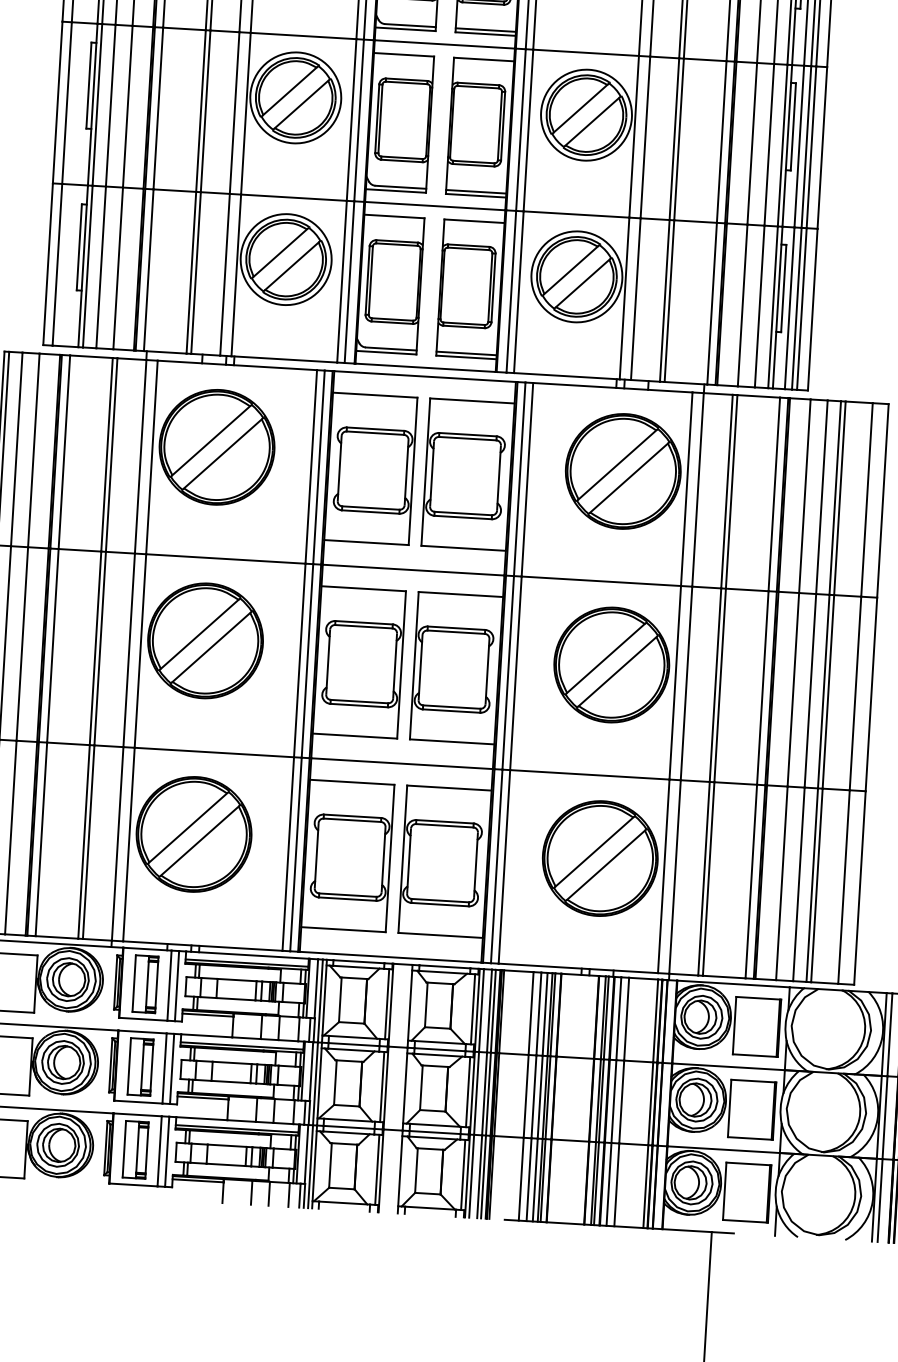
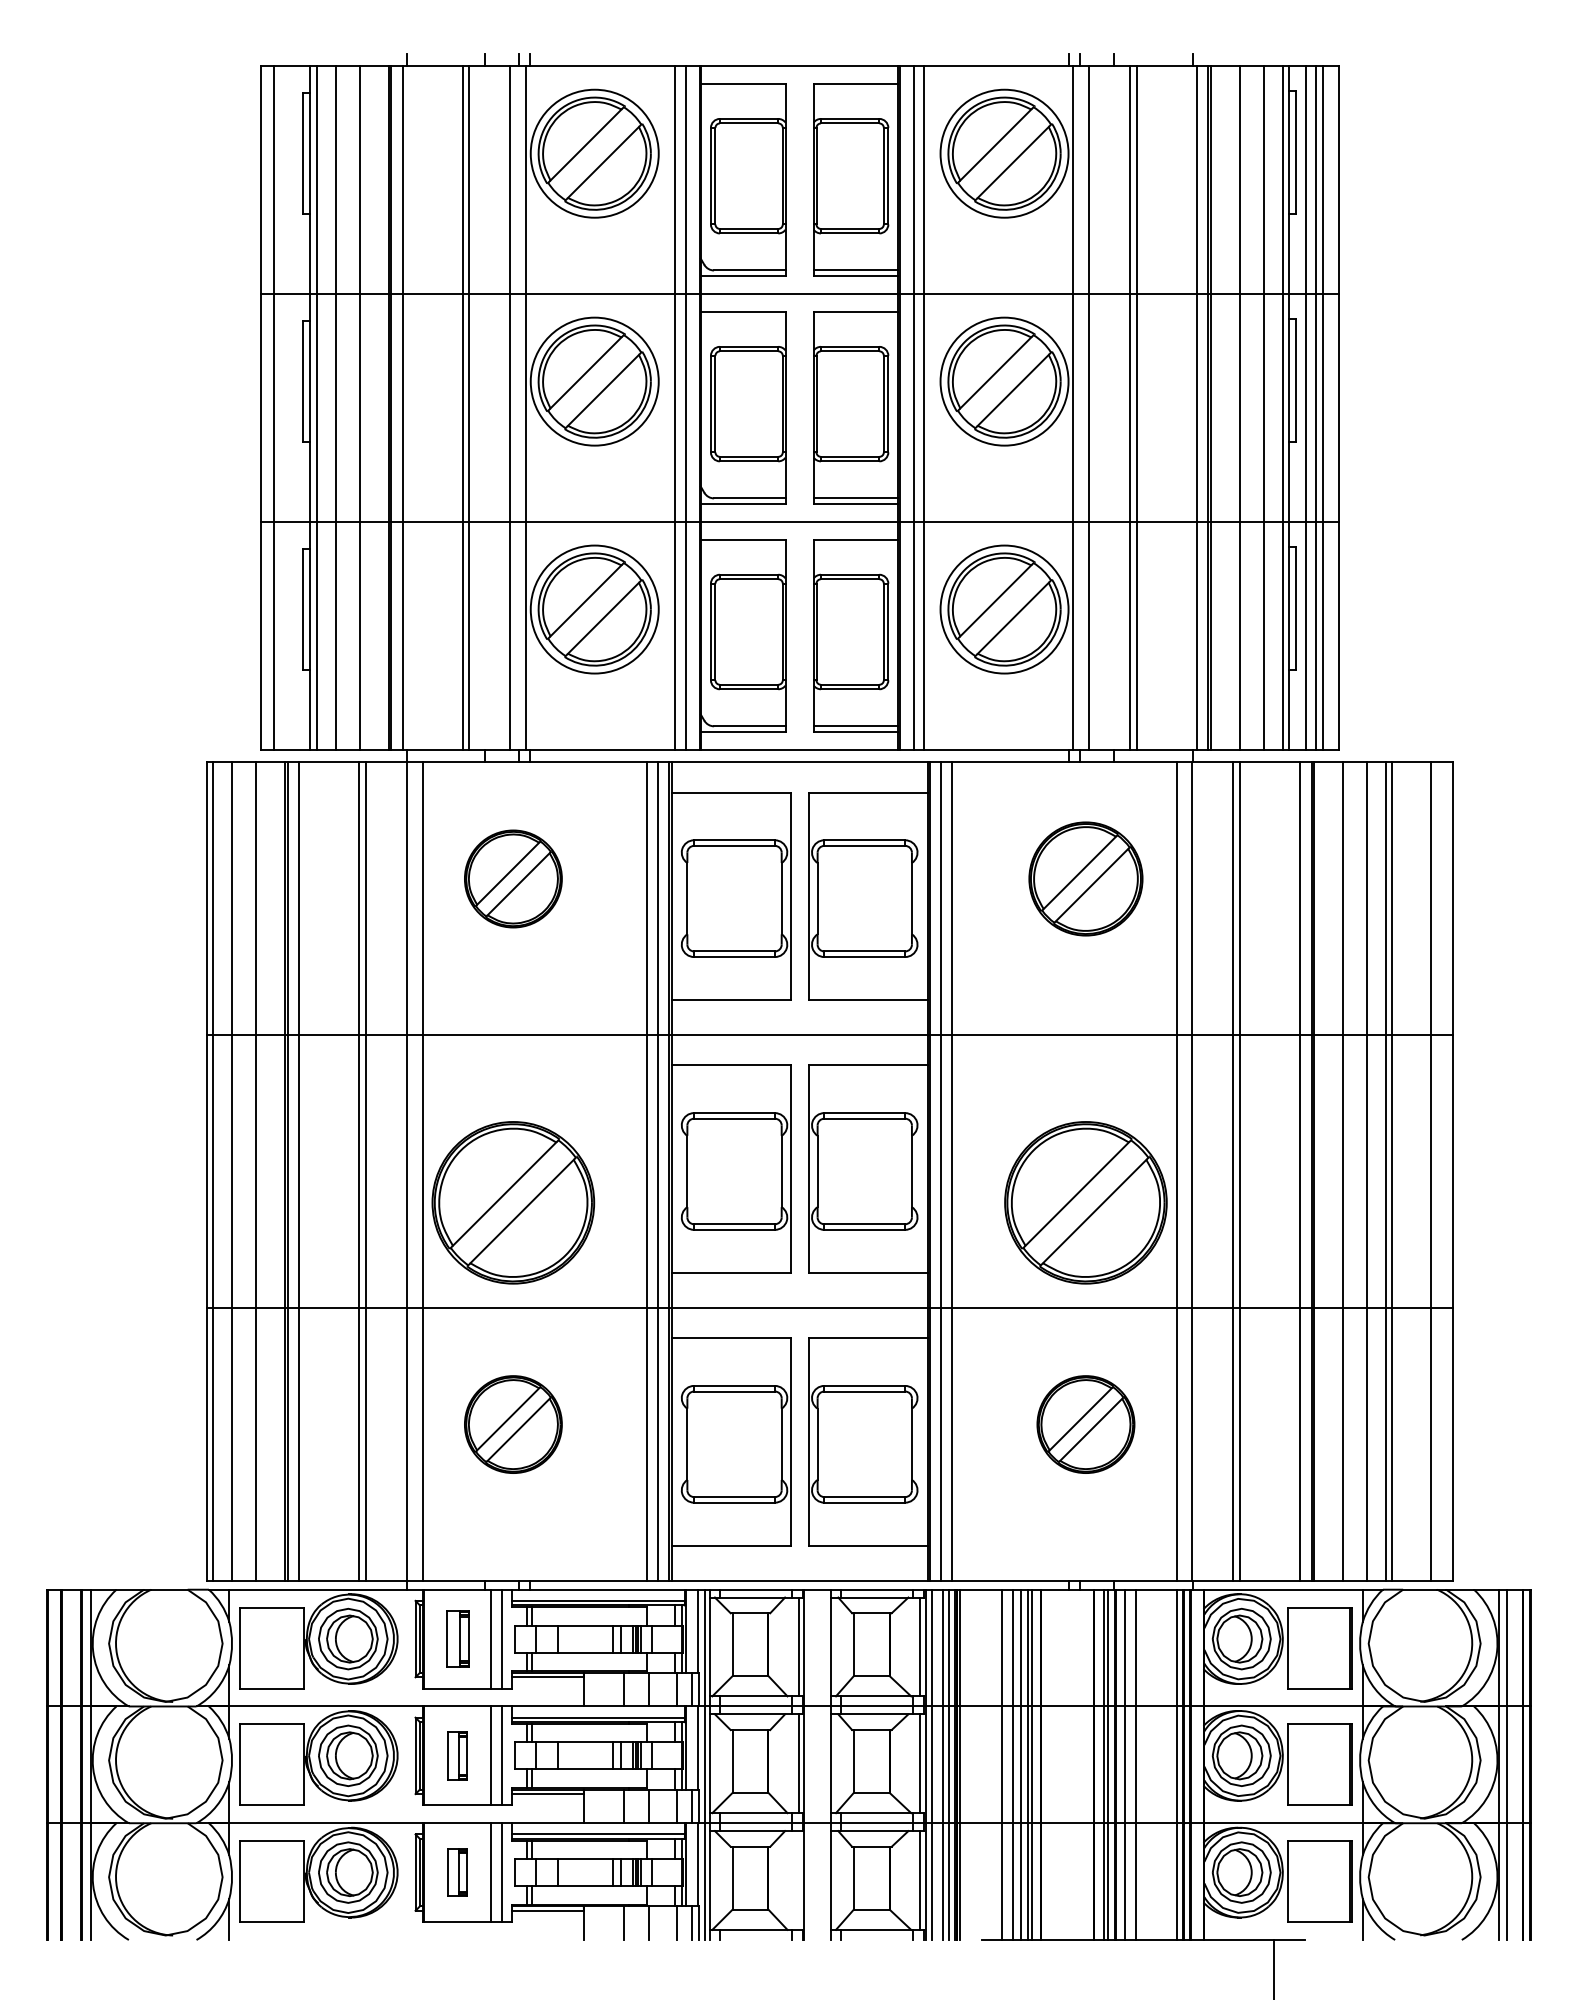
part: (217, 446) -> (513, 878), size x0.6
part: (622, 471) -> (1085, 878), size x0.7
part: (205, 640) -> (513, 1202), moved
part: (611, 664) -> (1085, 1202), moved
part: (194, 834) -> (513, 1424), size x0.6
part: (599, 858) -> (1085, 1424), size x0.6
part: (145, 983) -> (457, 1638), size x0.7
part: (140, 1066) -> (457, 1755), size x0.6
part: (135, 1149) -> (457, 1872), size x0.6
line: (377, 1169) -> (798, 1880), removed

